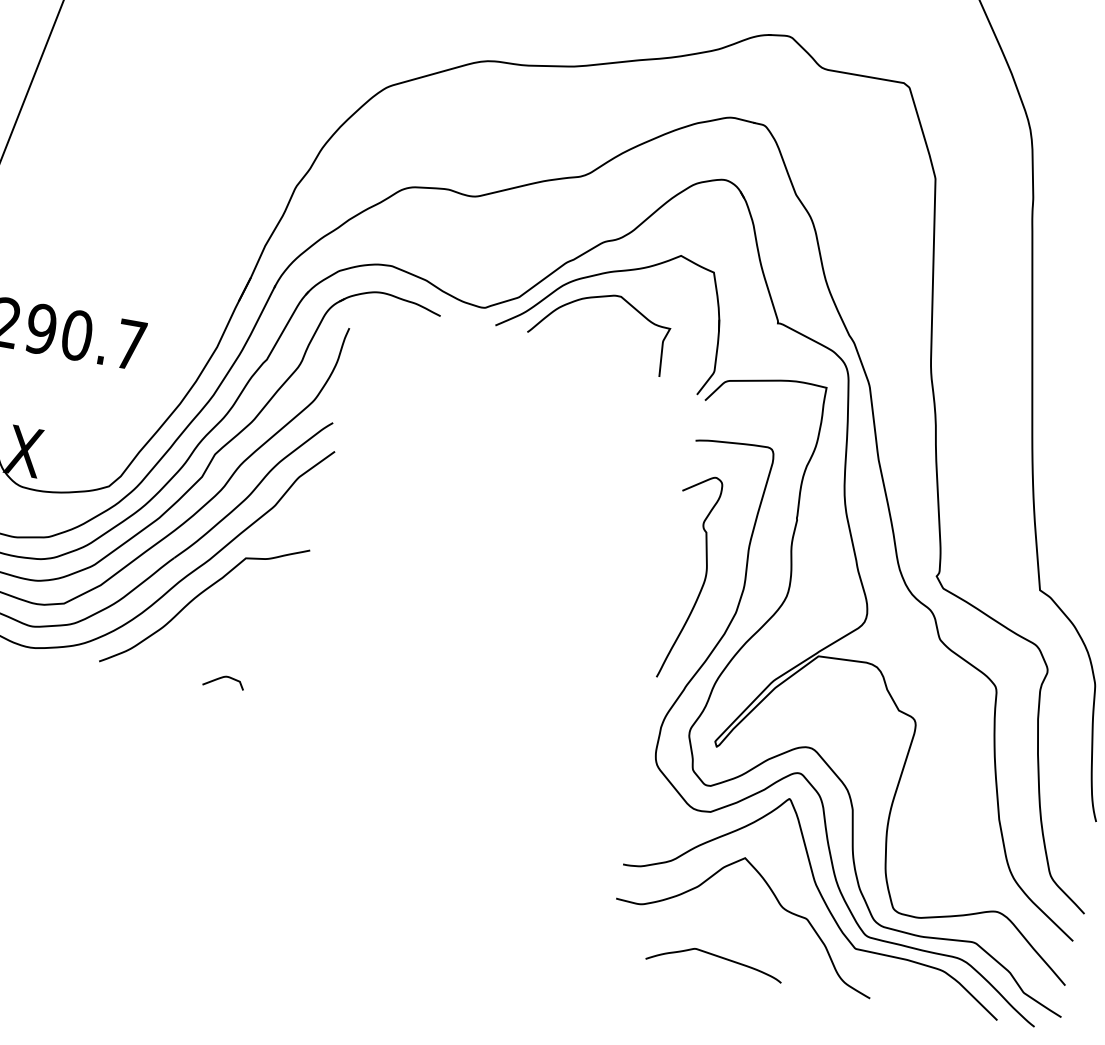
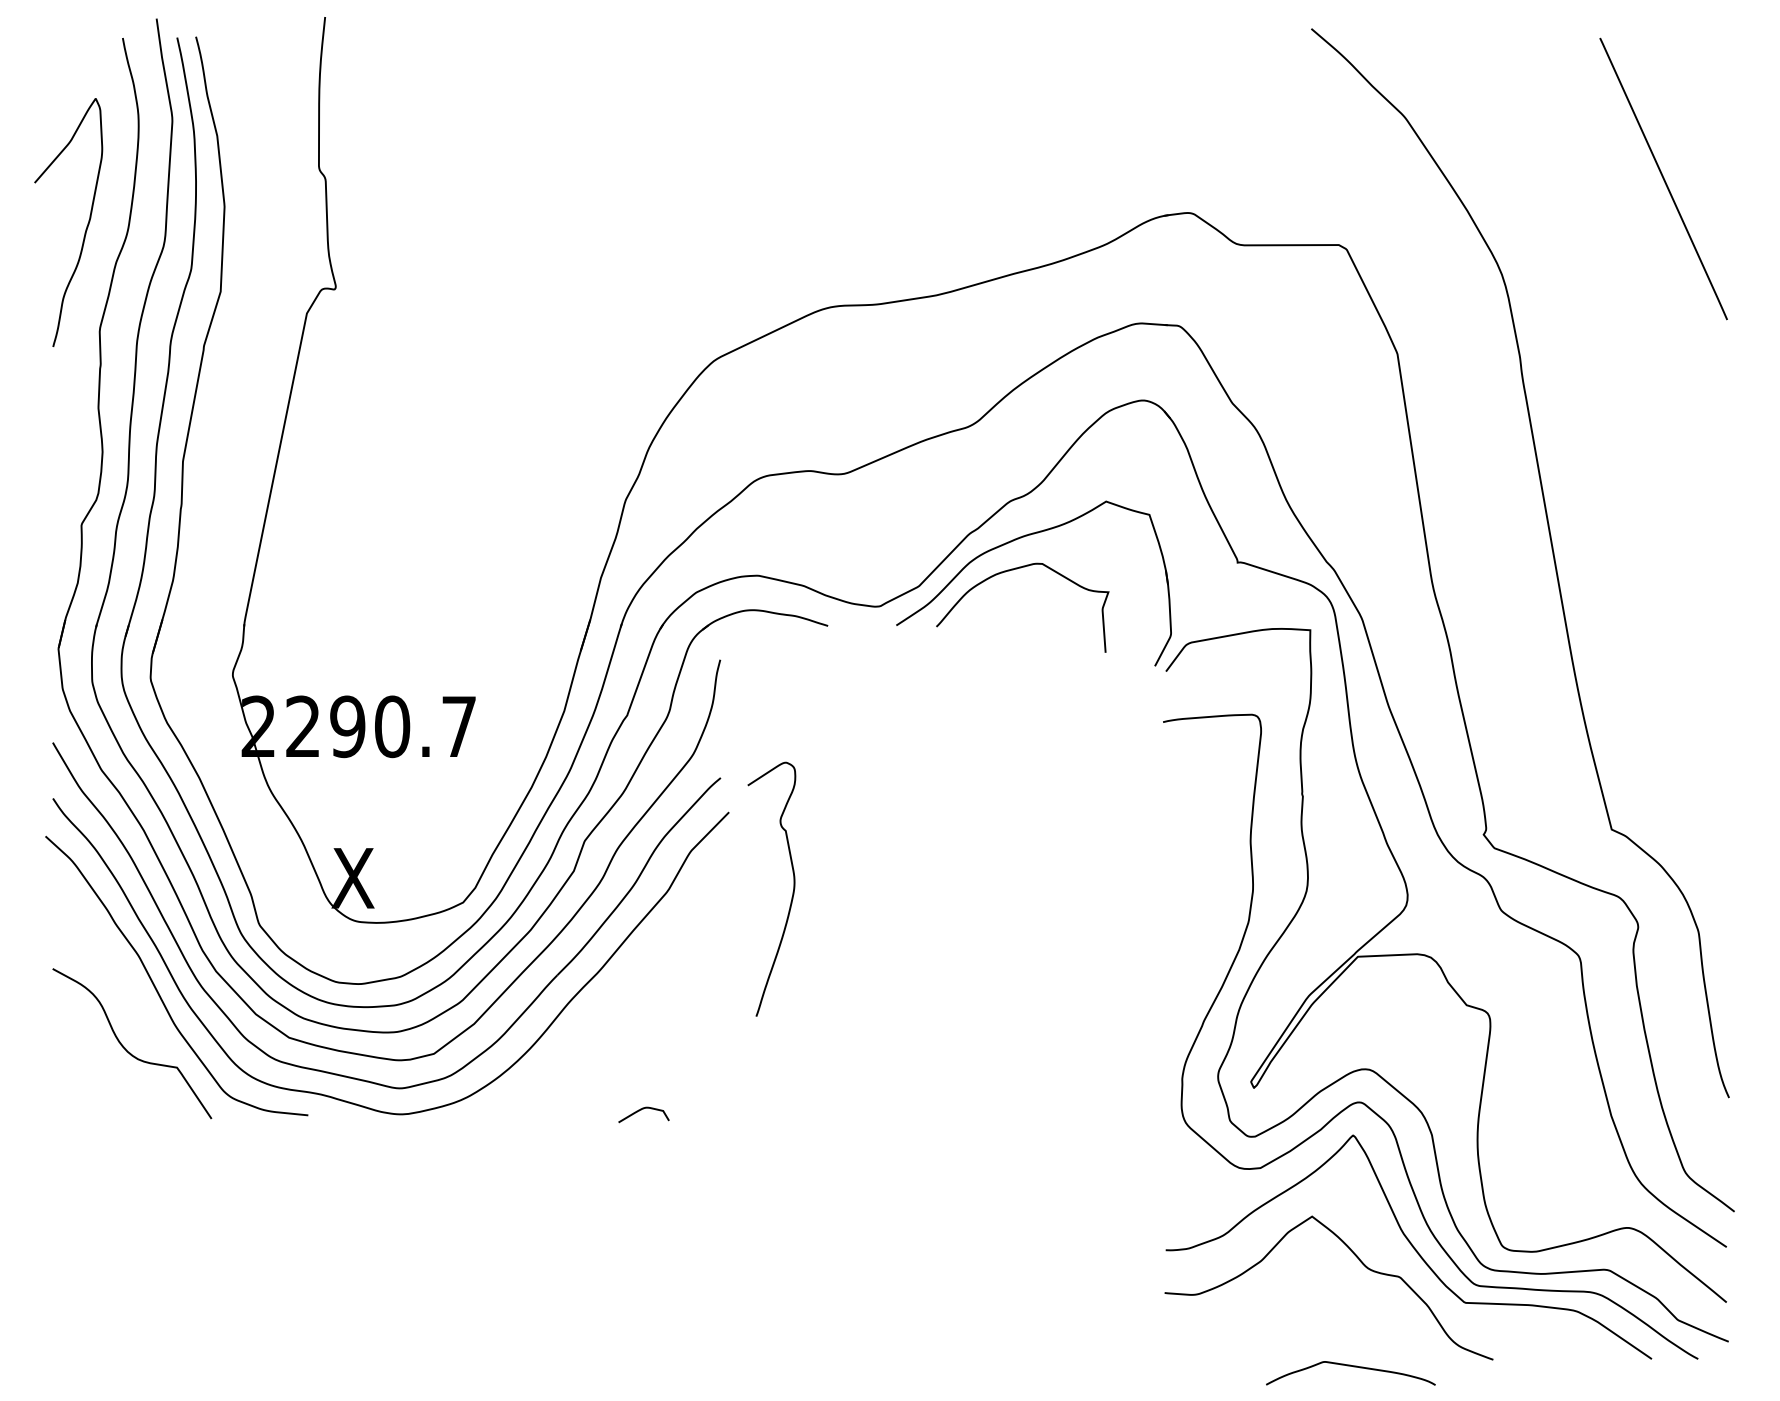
curve: (703, 582) -> (792, 891), moved
curve: (197, 597) -> (593, 1018), removed
curve: (718, 957) -> (1353, 1367), moved

